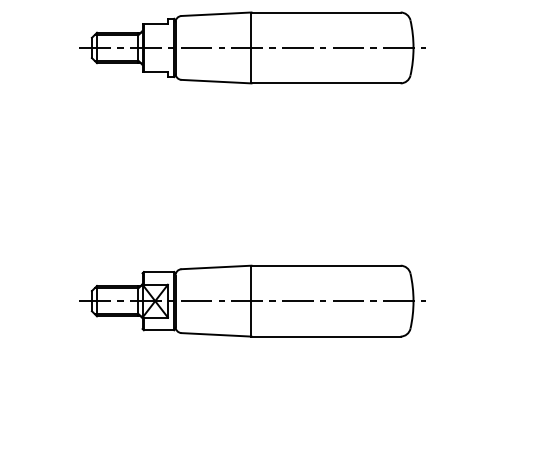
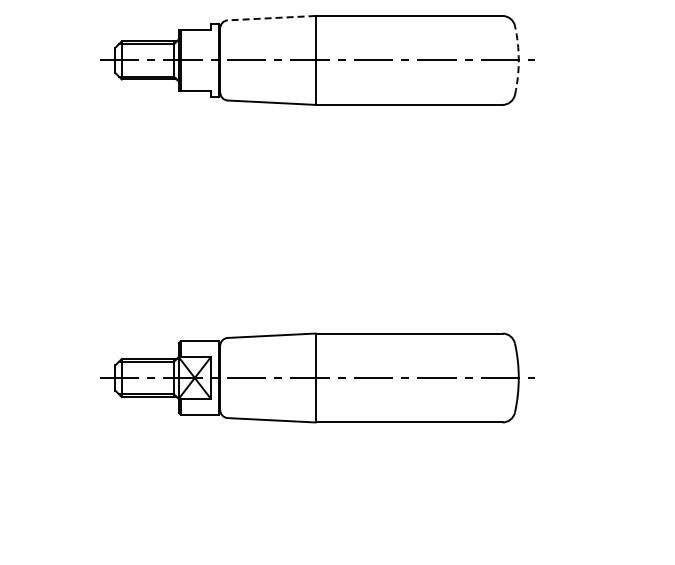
line: (216, 14) -> (271, 18), solid -> dashed
arc: (413, 47) -> (518, 60), solid -> dashed

